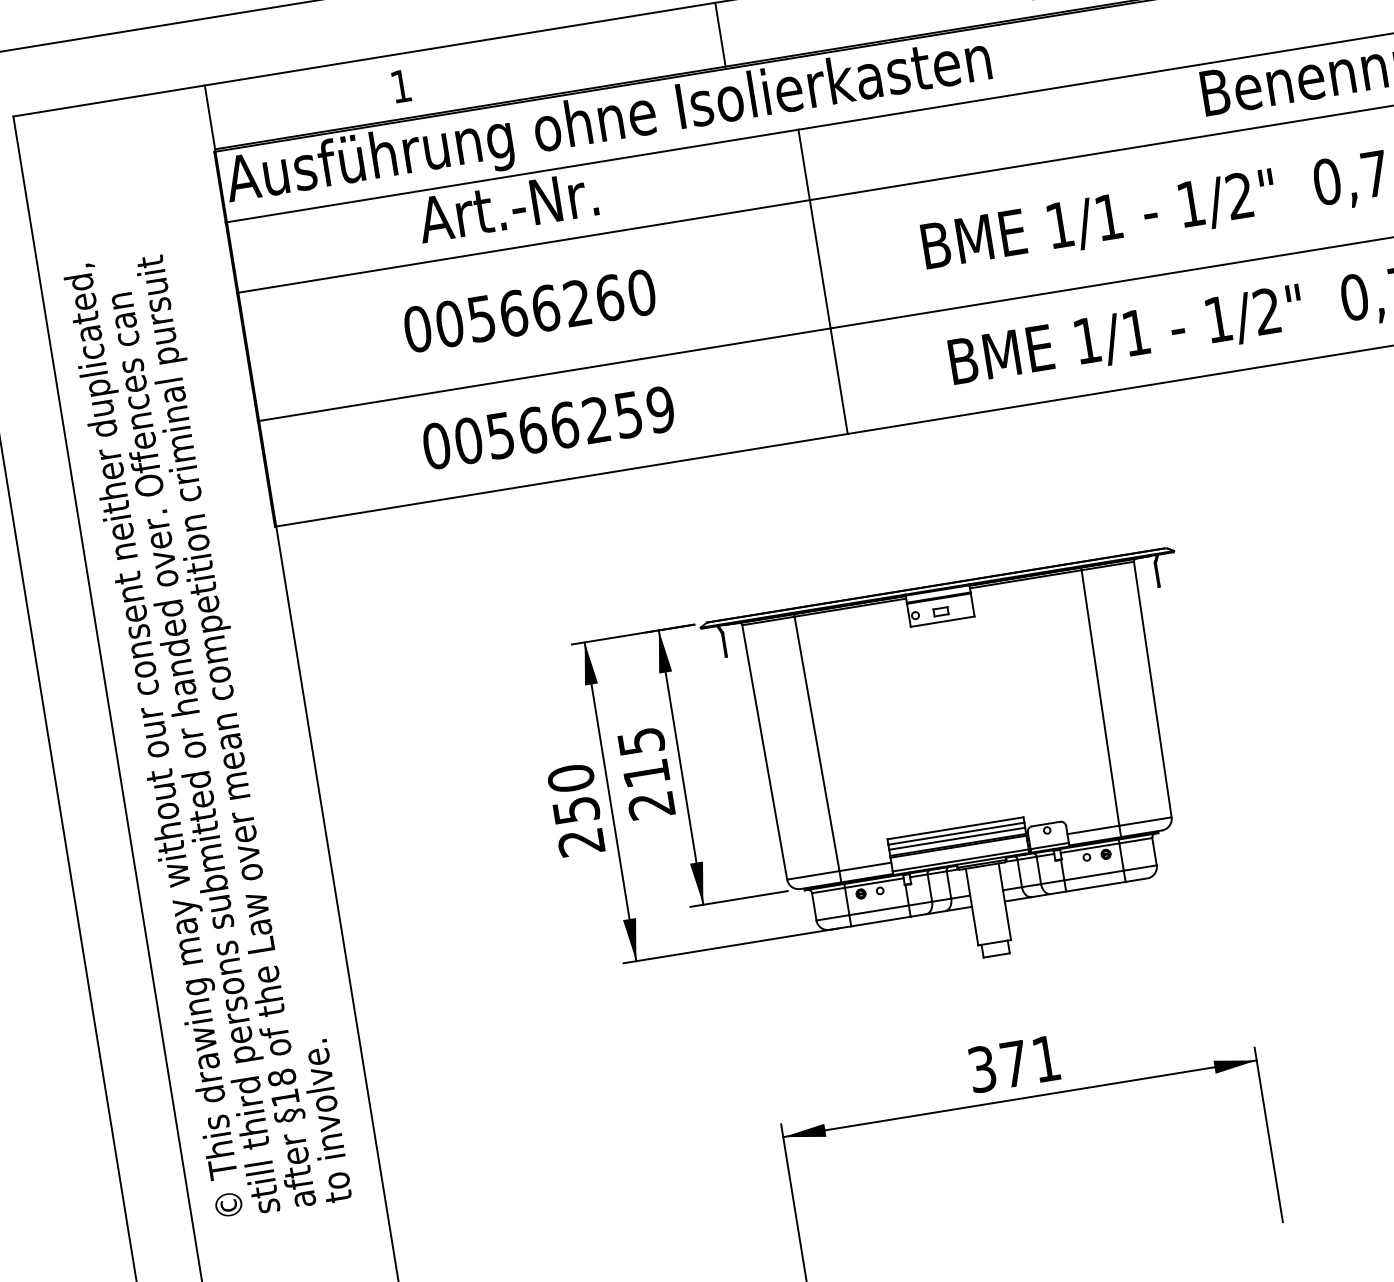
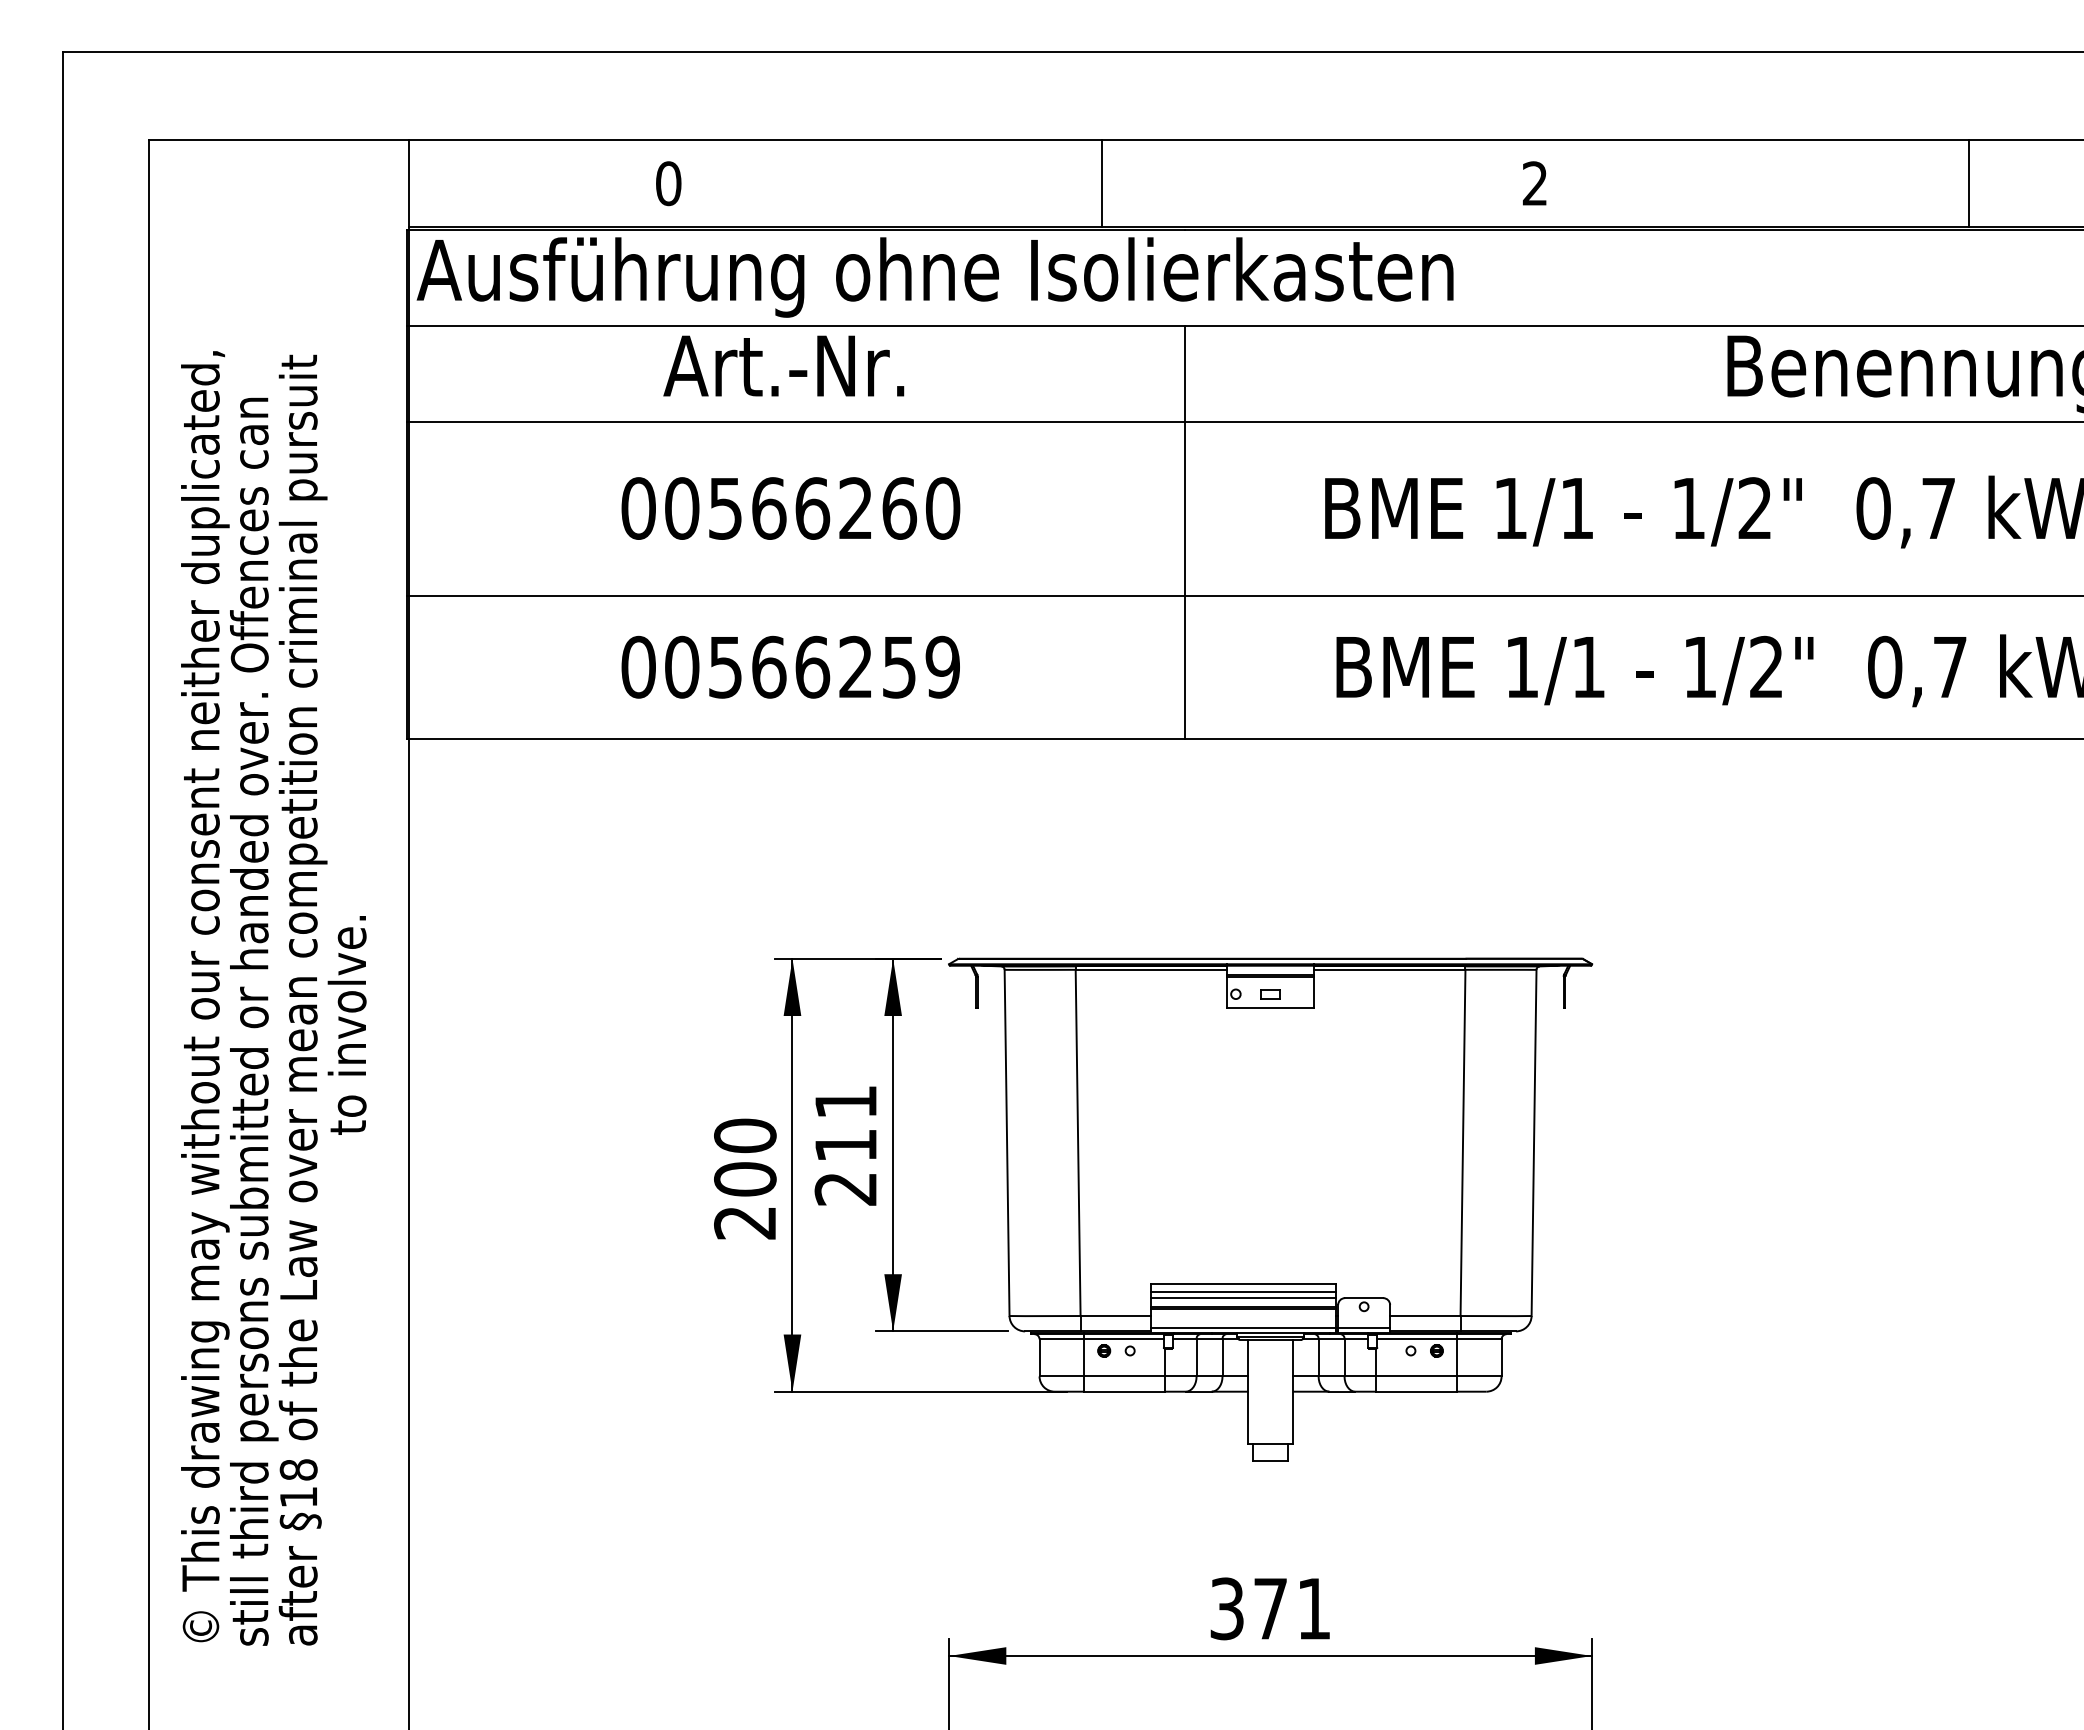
text: (400, 86) -> (668, 183), 1 -> 0
text: (641, 741) -> (846, 1102), 215 -> 211
text: (576, 810) -> (745, 1179), 250 -> 200
text: (325, 1121) -> (346, 1025), moved

